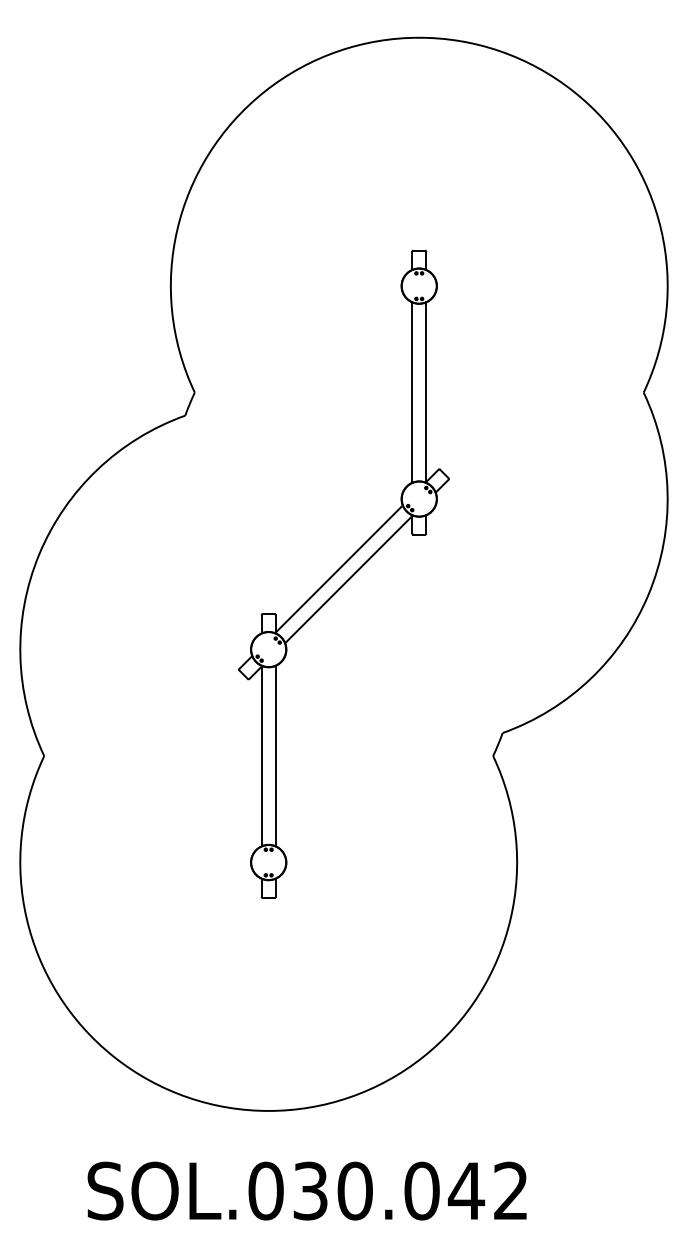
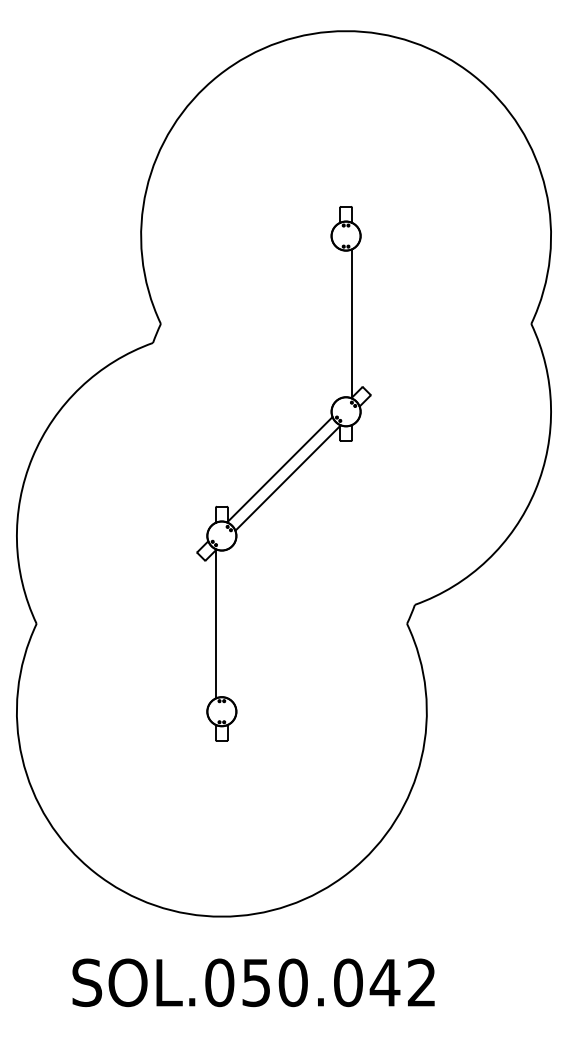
line: (412, 392) -> (340, 323), removed
line: (275, 755) -> (227, 623), removed
text: (310, 1190) -> (256, 982), SOL.030.042 -> SOL.050.042

